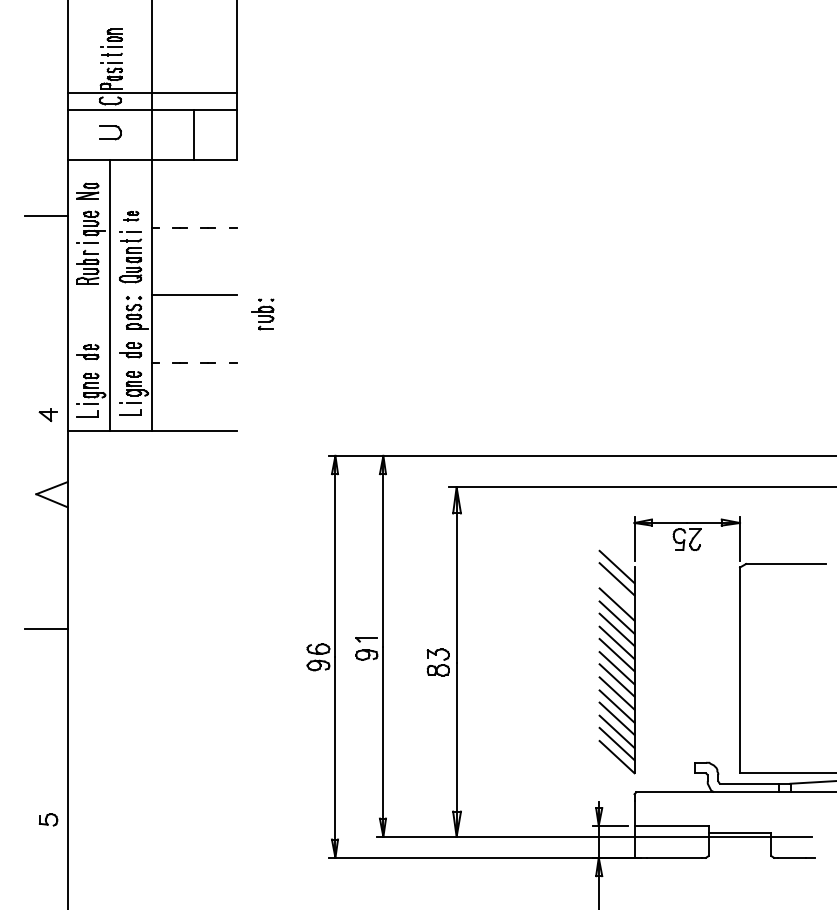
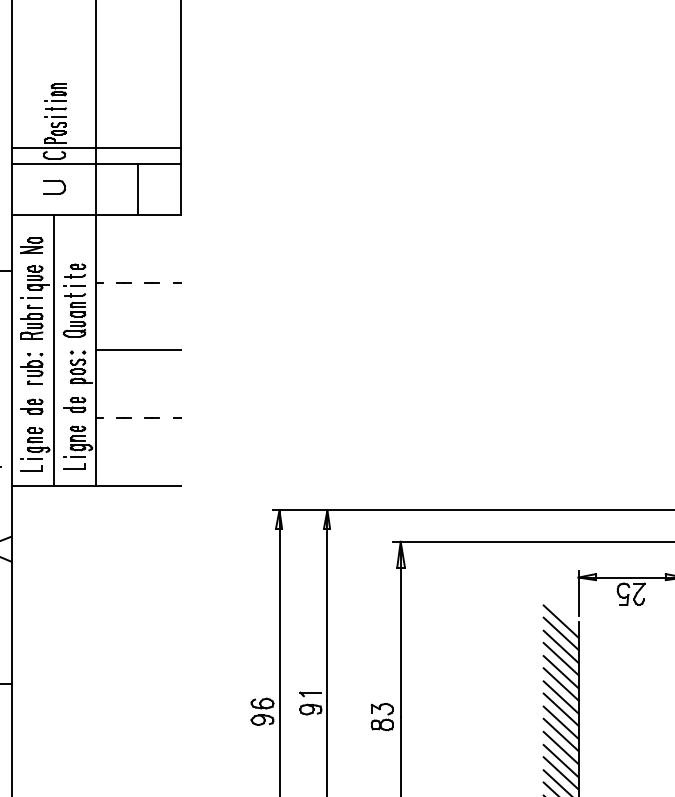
part: (131, 216) -> (75, 271), size x1.43
part: (262, 314) -> (31, 369), moved
line: (616, 592) -> (560, 647), added

